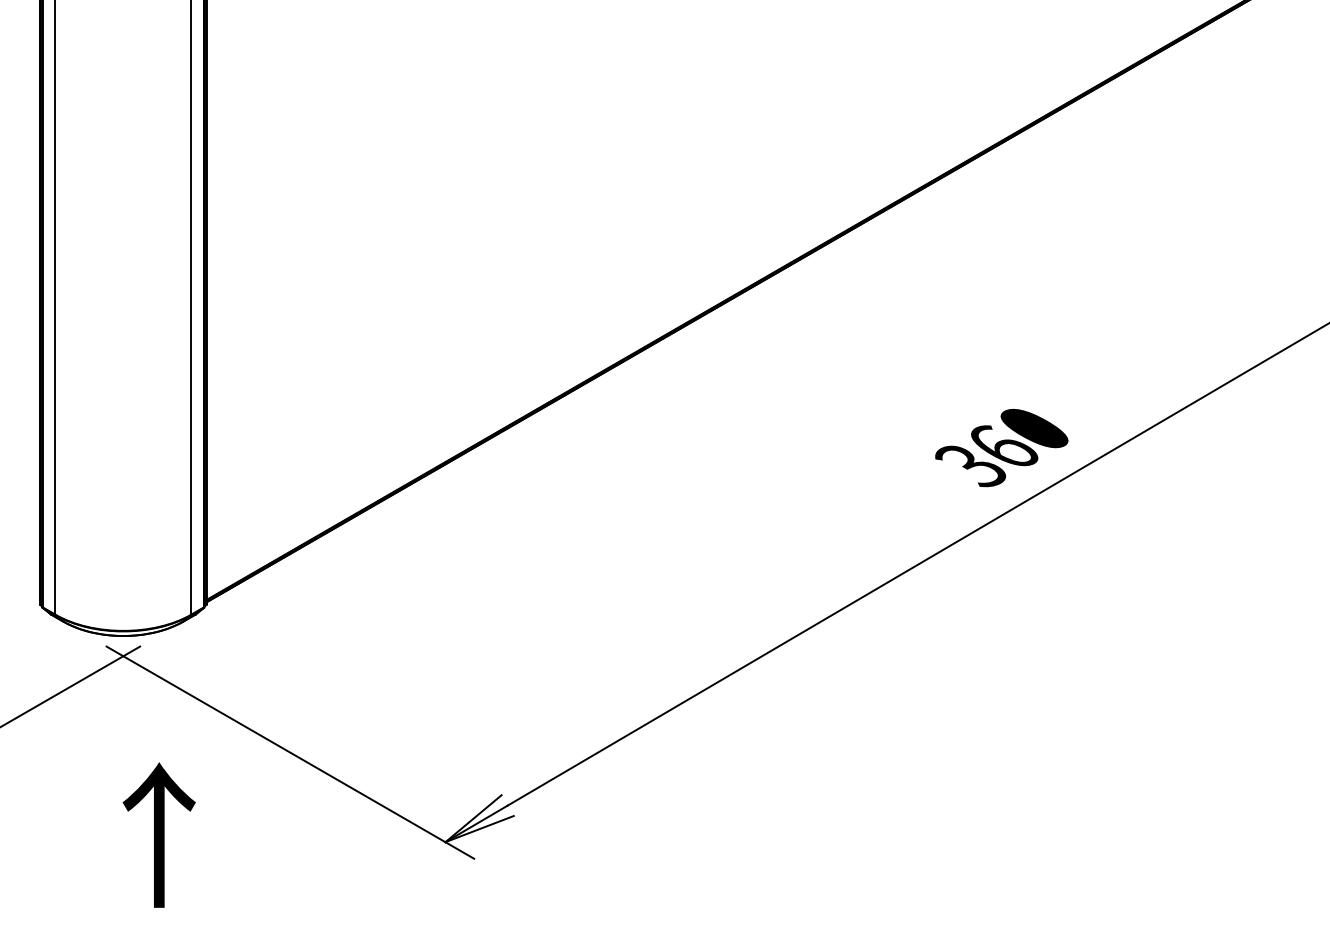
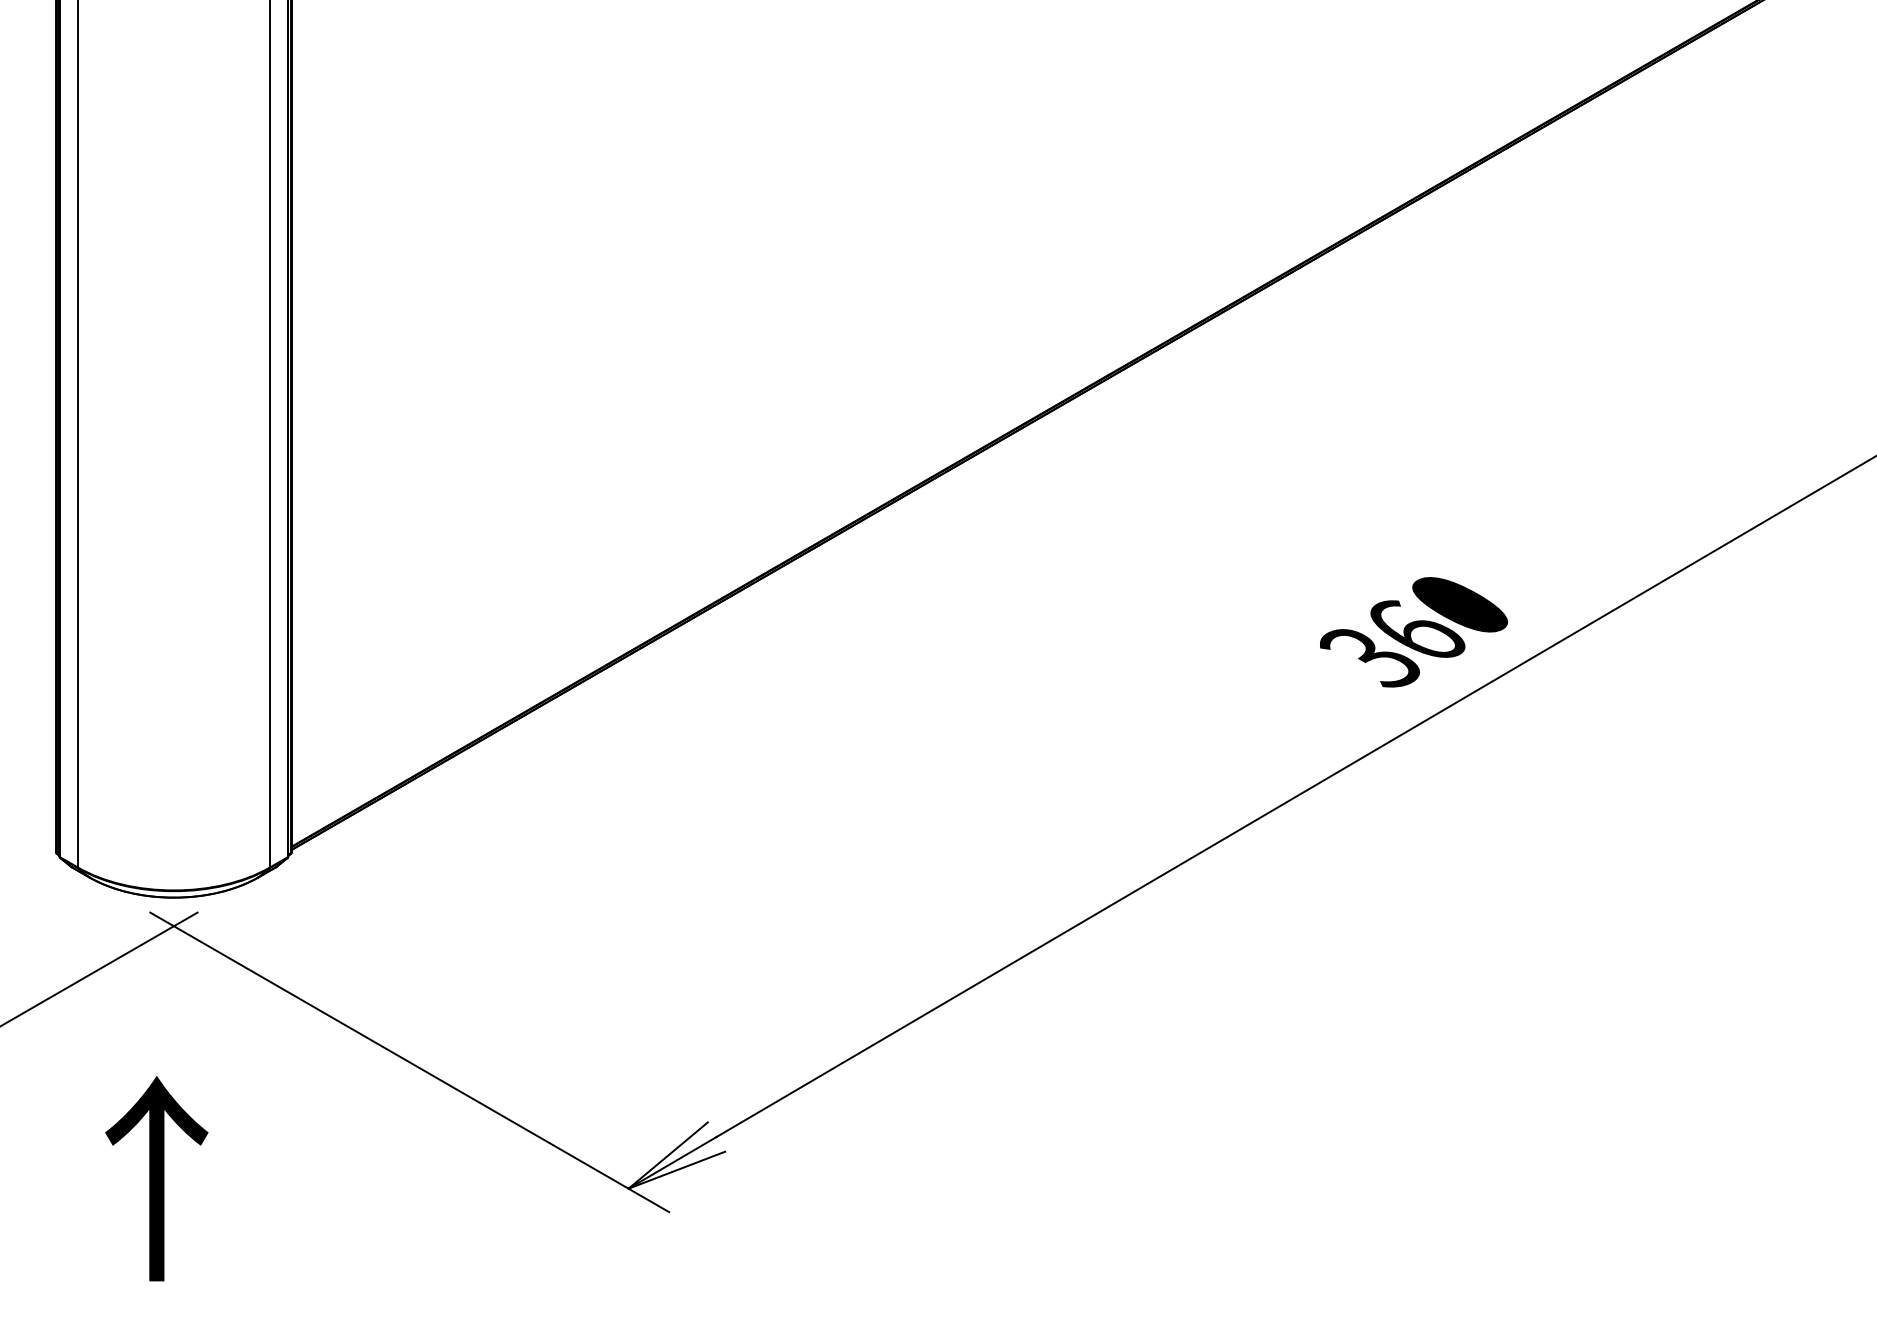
text: (158, 834) -> (155, 1177), moved

